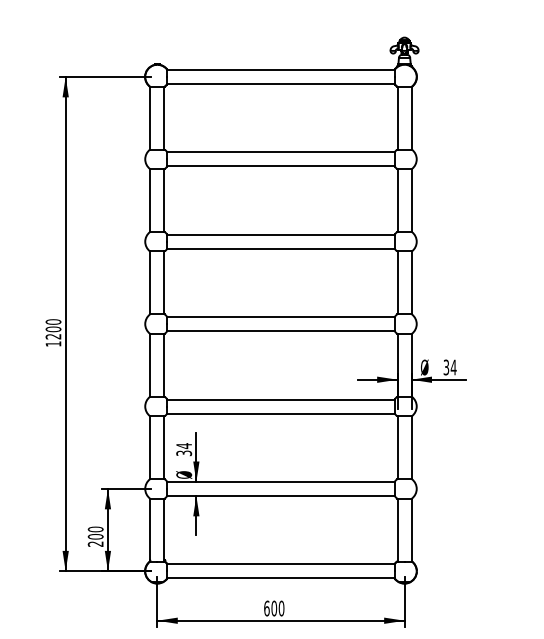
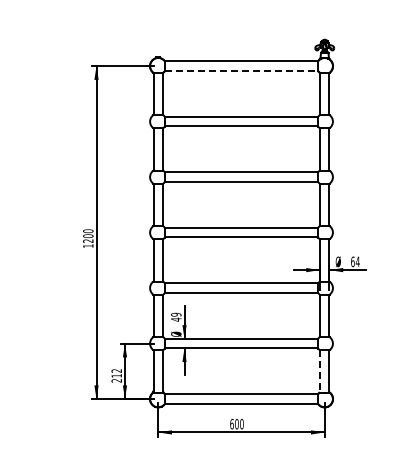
line: (280, 83) -> (241, 70), solid -> dashed
text: (445, 366) -> (352, 261), 34 -> 64
text: (184, 448) -> (176, 316), 34 -> 49
line: (398, 530) -> (320, 371), solid -> dashed
text: (95, 533) -> (116, 373), 200 -> 212

